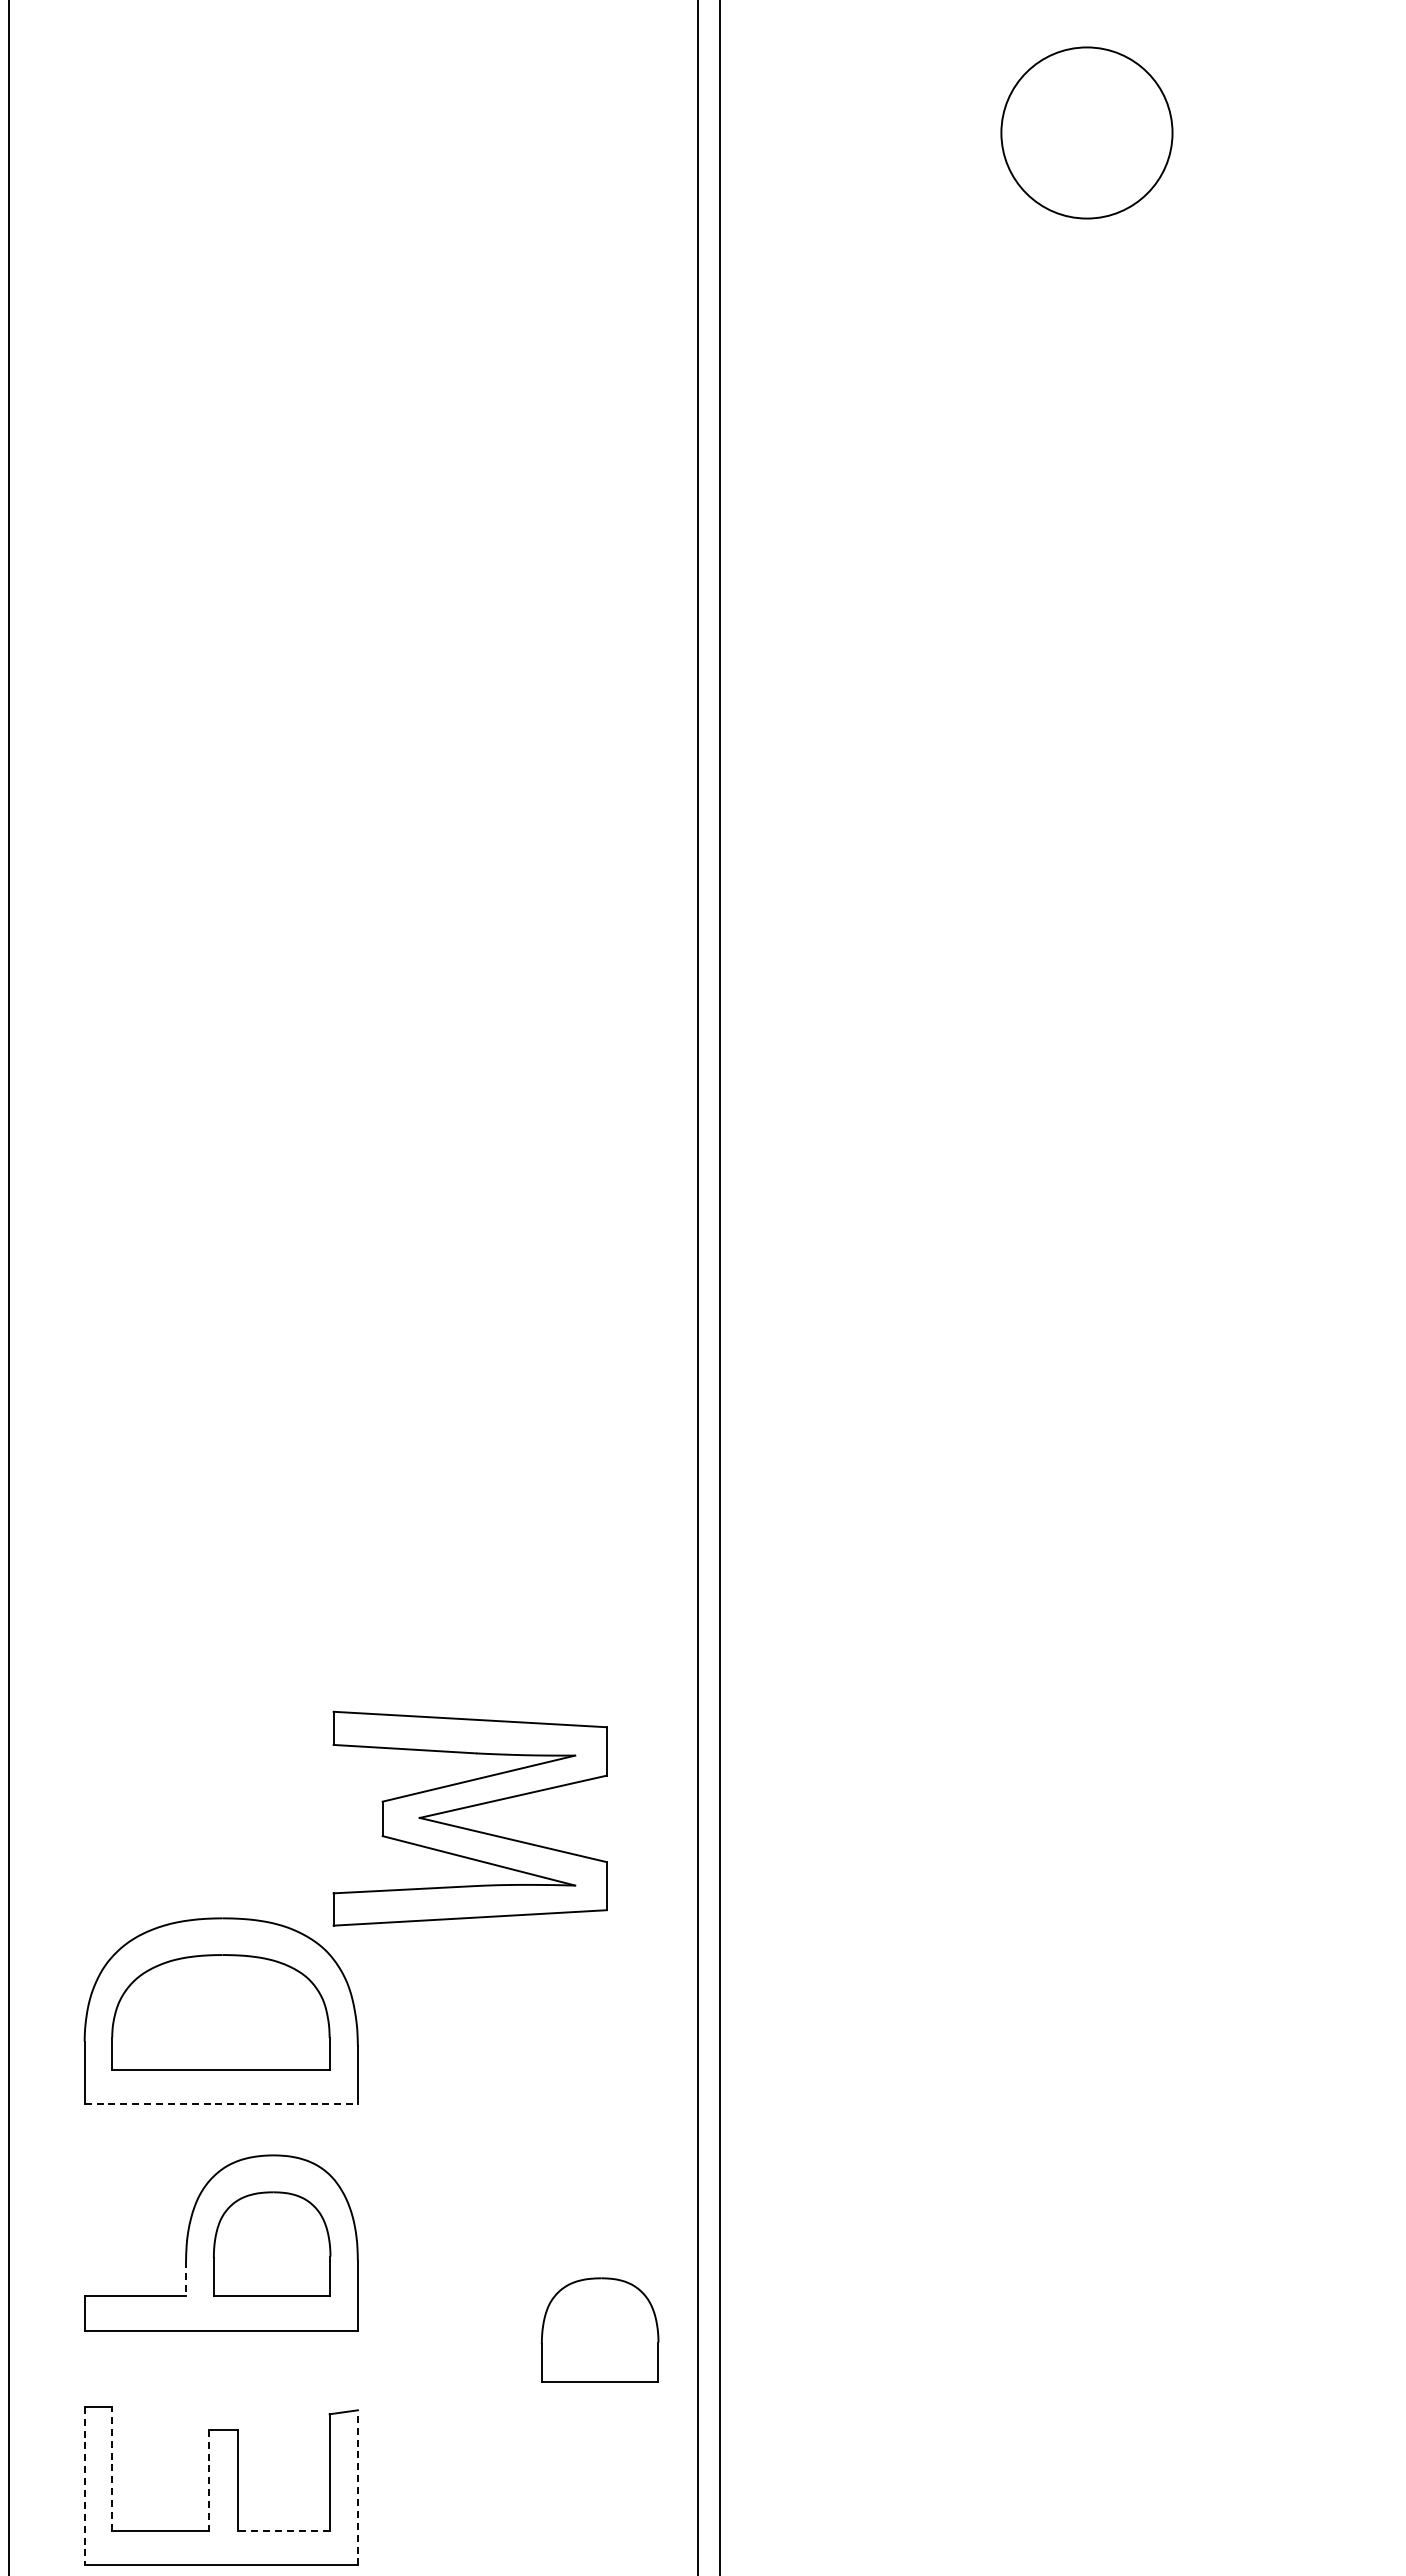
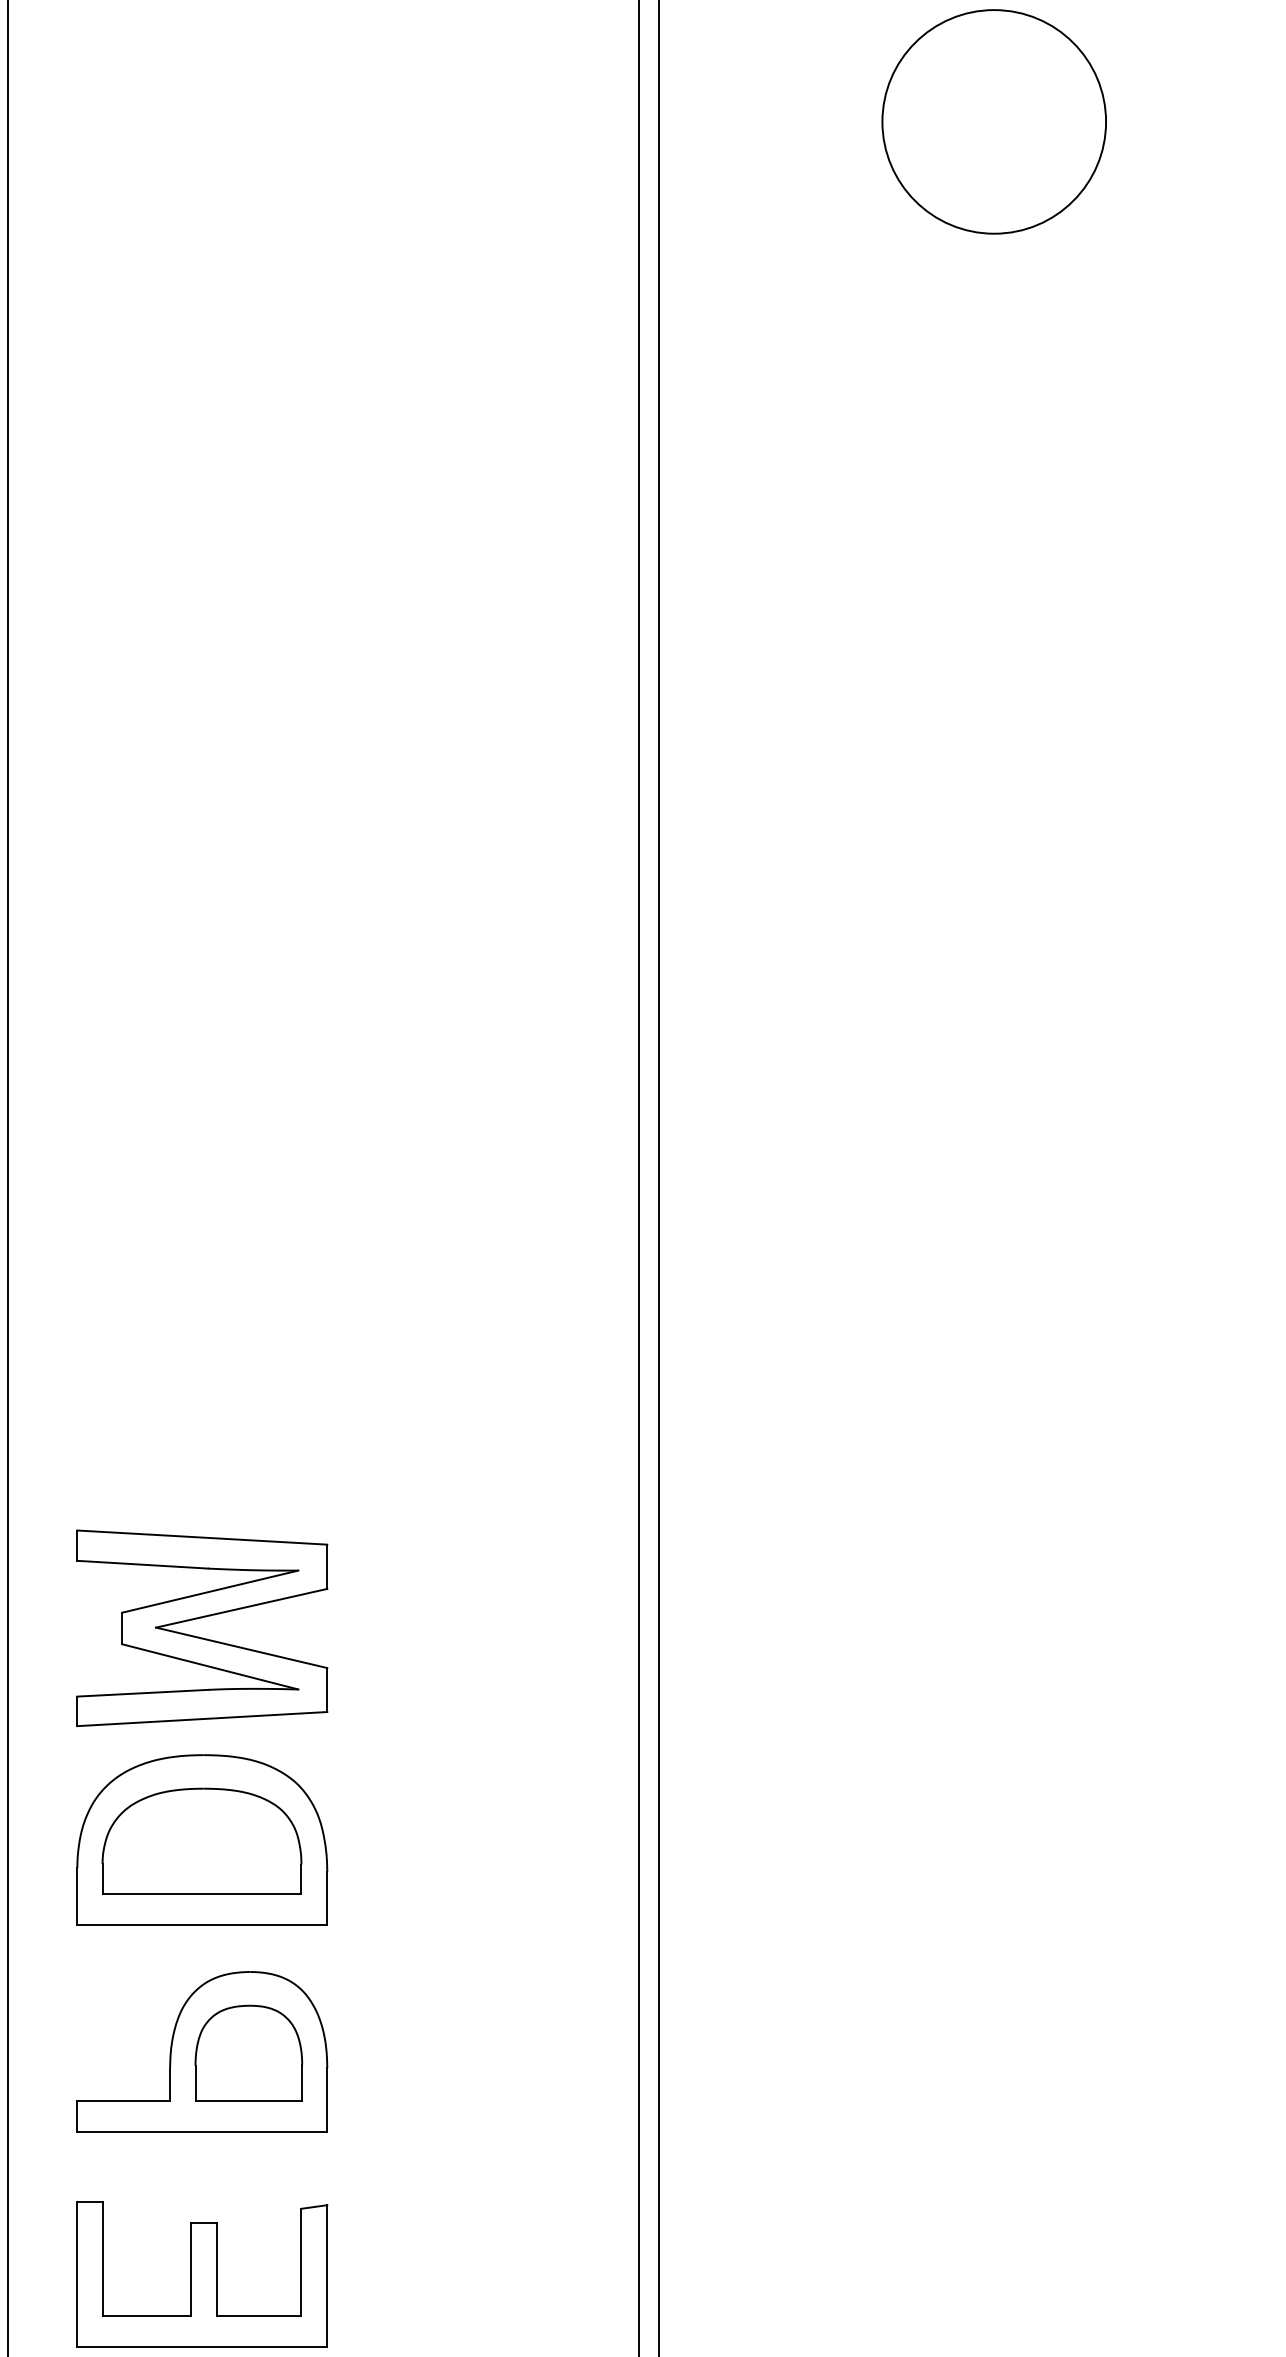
circle: (1086, 132) -> (993, 121), size x1.43
part: (465, 1827) -> (197, 1636), moved
line: (221, 2104) -> (202, 1925), dashed -> solid
line: (186, 2279) -> (170, 2085), dashed -> solid
part: (600, 2329) -> (549, 2131), removed
line: (112, 2468) -> (102, 2258), dashed -> solid
line: (209, 2480) -> (191, 2269), dashed -> solid
line: (84, 2486) -> (77, 2274), dashed -> solid
line: (357, 2487) -> (326, 2275), dashed -> solid
line: (283, 2530) -> (259, 2315), dashed -> solid

